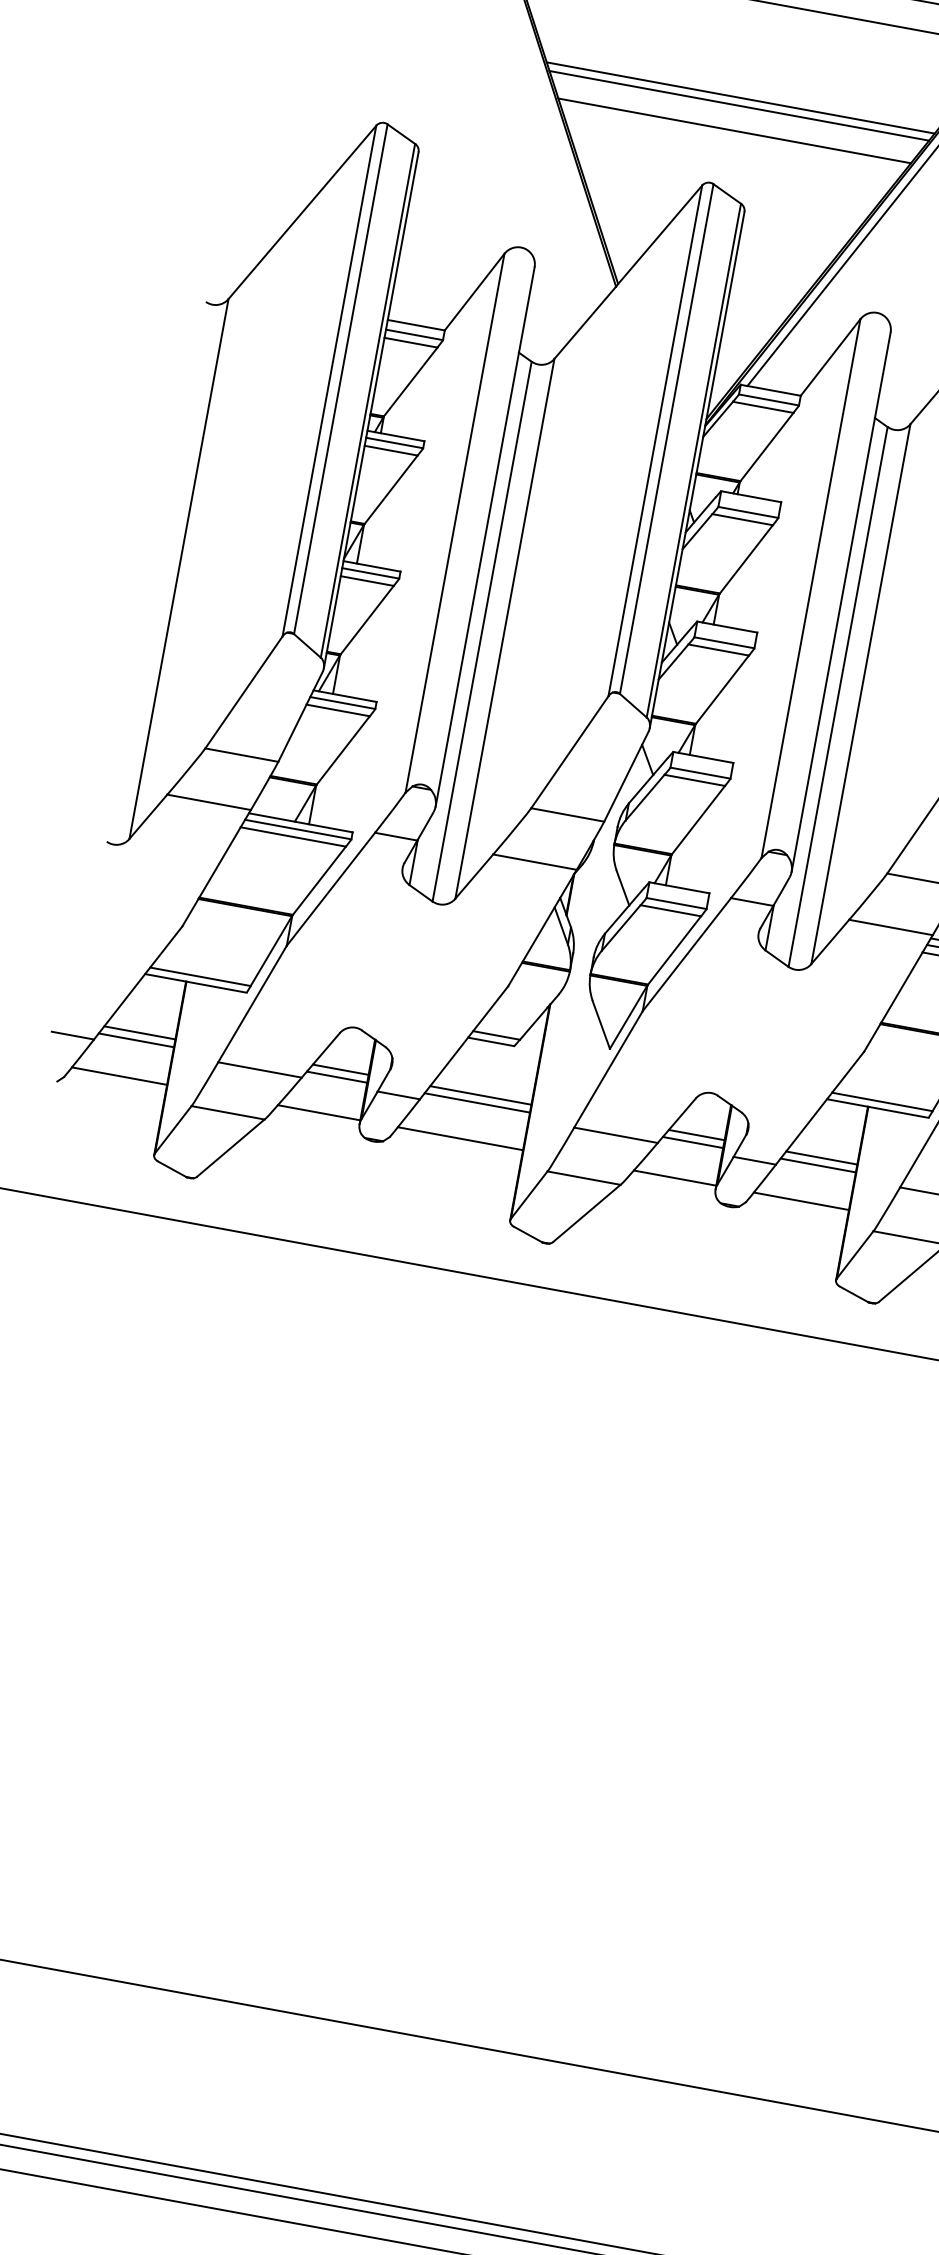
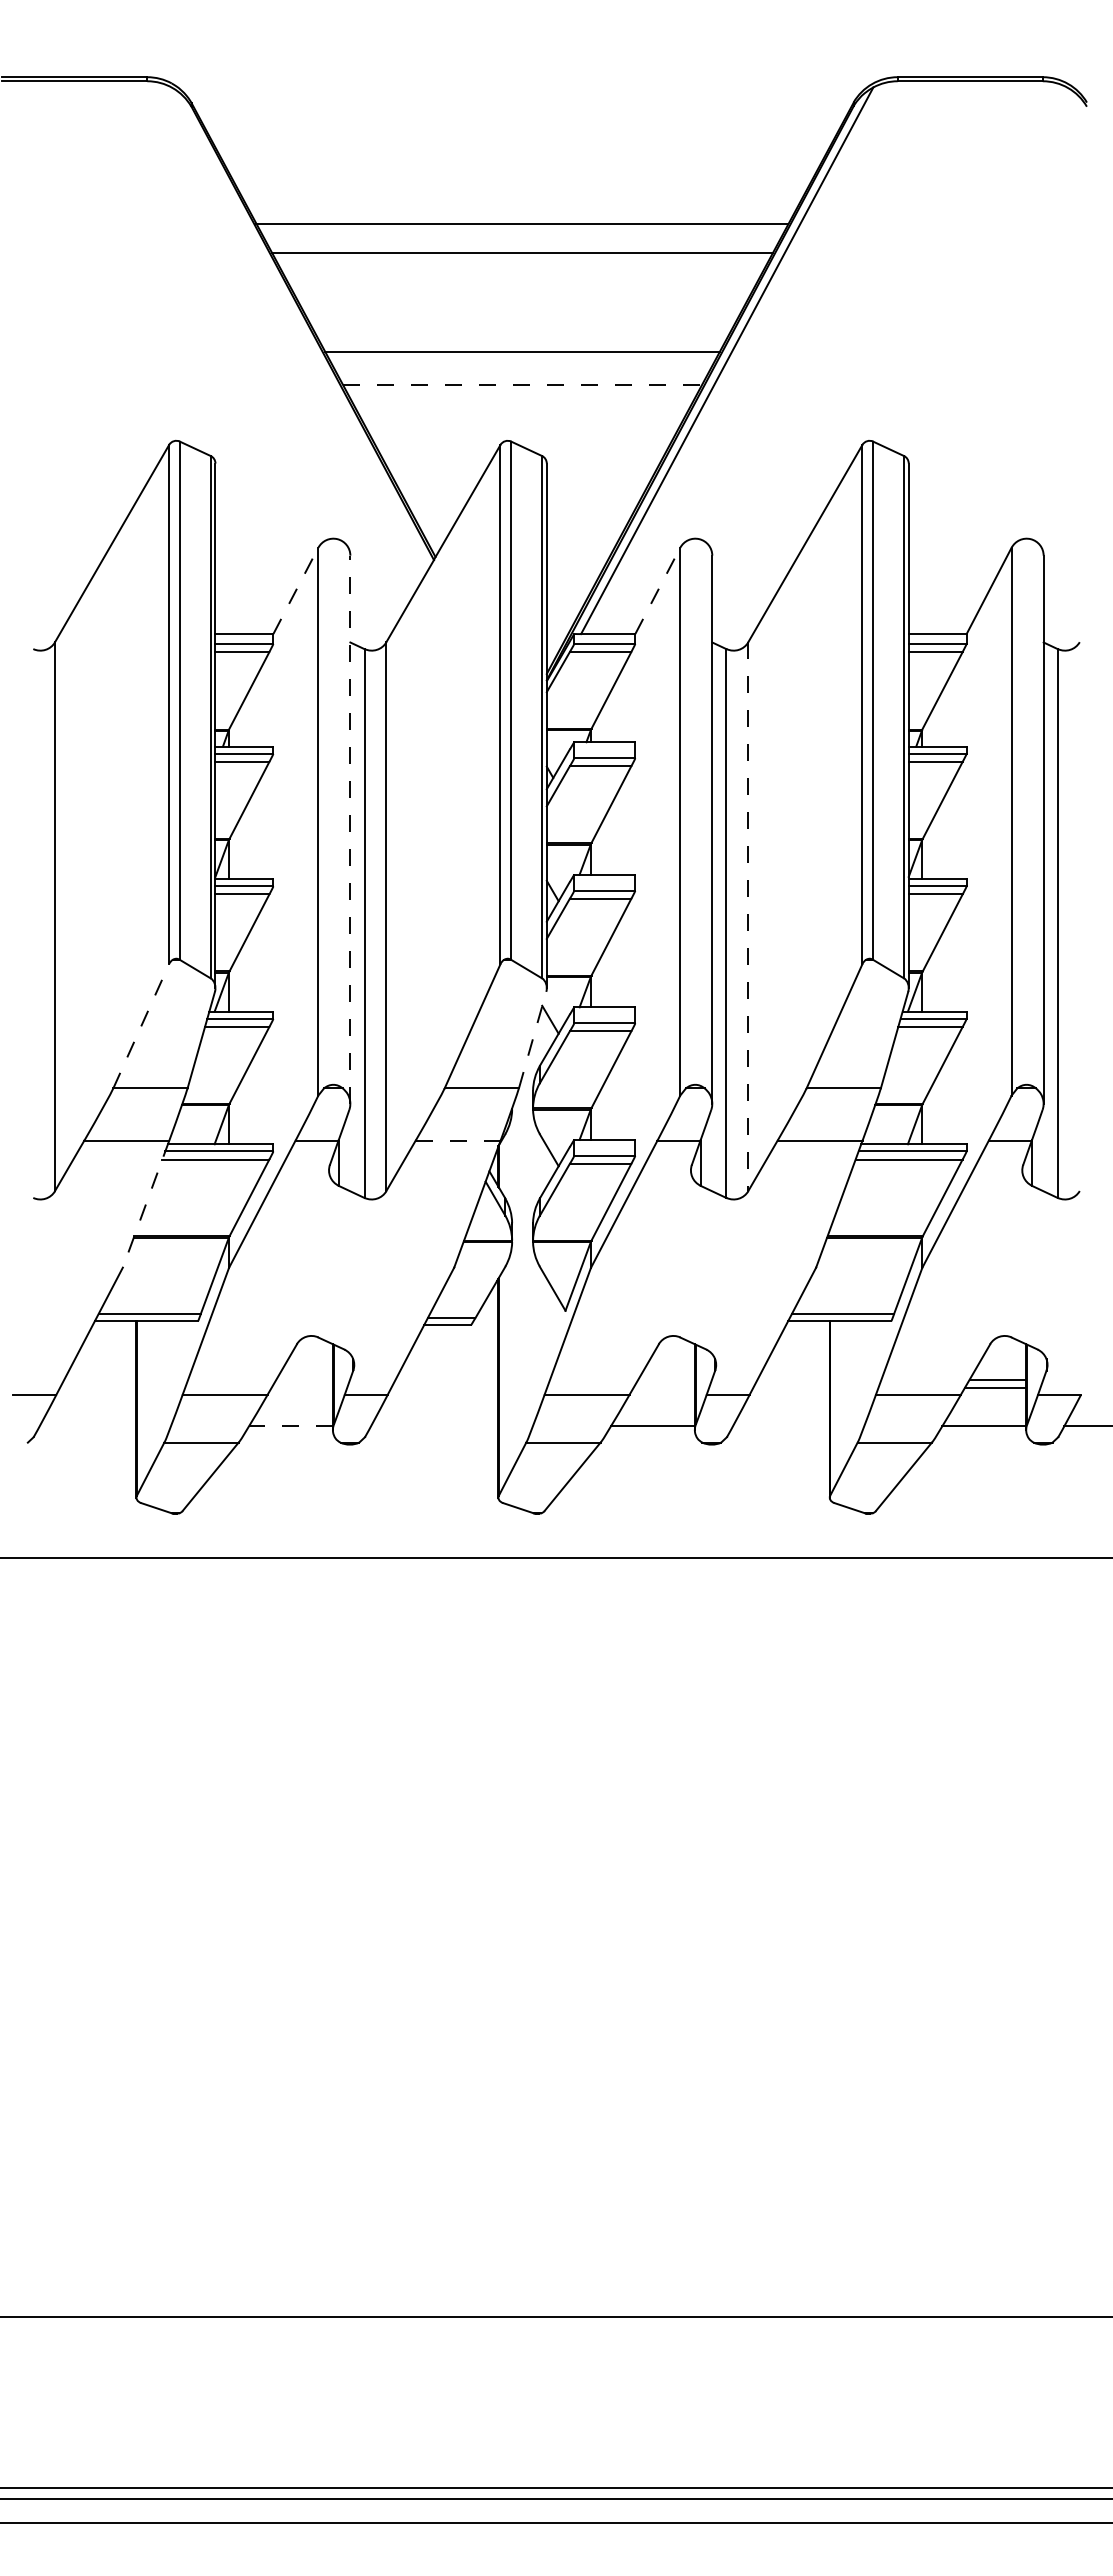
line: (739, 105) -> (522, 359), removed
line: (735, 131) -> (523, 385), solid -> dashed
line: (474, 291) -> (295, 590), solid -> dashed
line: (830, 356) -> (657, 590), solid -> dashed
line: (485, 536) -> (350, 829), solid -> dashed
line: (244, 692) -> (141, 1026), solid -> dashed
line: (860, 695) -> (748, 917), solid -> dashed
line: (626, 776) -> (532, 1039), solid -> dashed
line: (535, 862) -> (458, 1140), solid -> dashed
line: (216, 868) -> (146, 1204), solid -> dashed
line: (140, 1032) -> (100, 1379), removed
line: (136, 1039) -> (98, 1387), removed
line: (340, 1069) -> (304, 1379), removed
line: (118, 1076) -> (87, 1426), removed
line: (336, 1076) -> (301, 1387), removed
line: (480, 1094) -> (446, 1379), removed
line: (477, 1102) -> (444, 1387), removed
line: (319, 1113) -> (291, 1426), solid -> dashed
line: (696, 1134) -> (666, 1379), removed
line: (460, 1138) -> (434, 1426), removed
line: (692, 1141) -> (663, 1387), removed
line: (821, 1157) -> (793, 1379), removed
line: (818, 1165) -> (791, 1387), removed
line: (801, 1201) -> (781, 1426), removed

